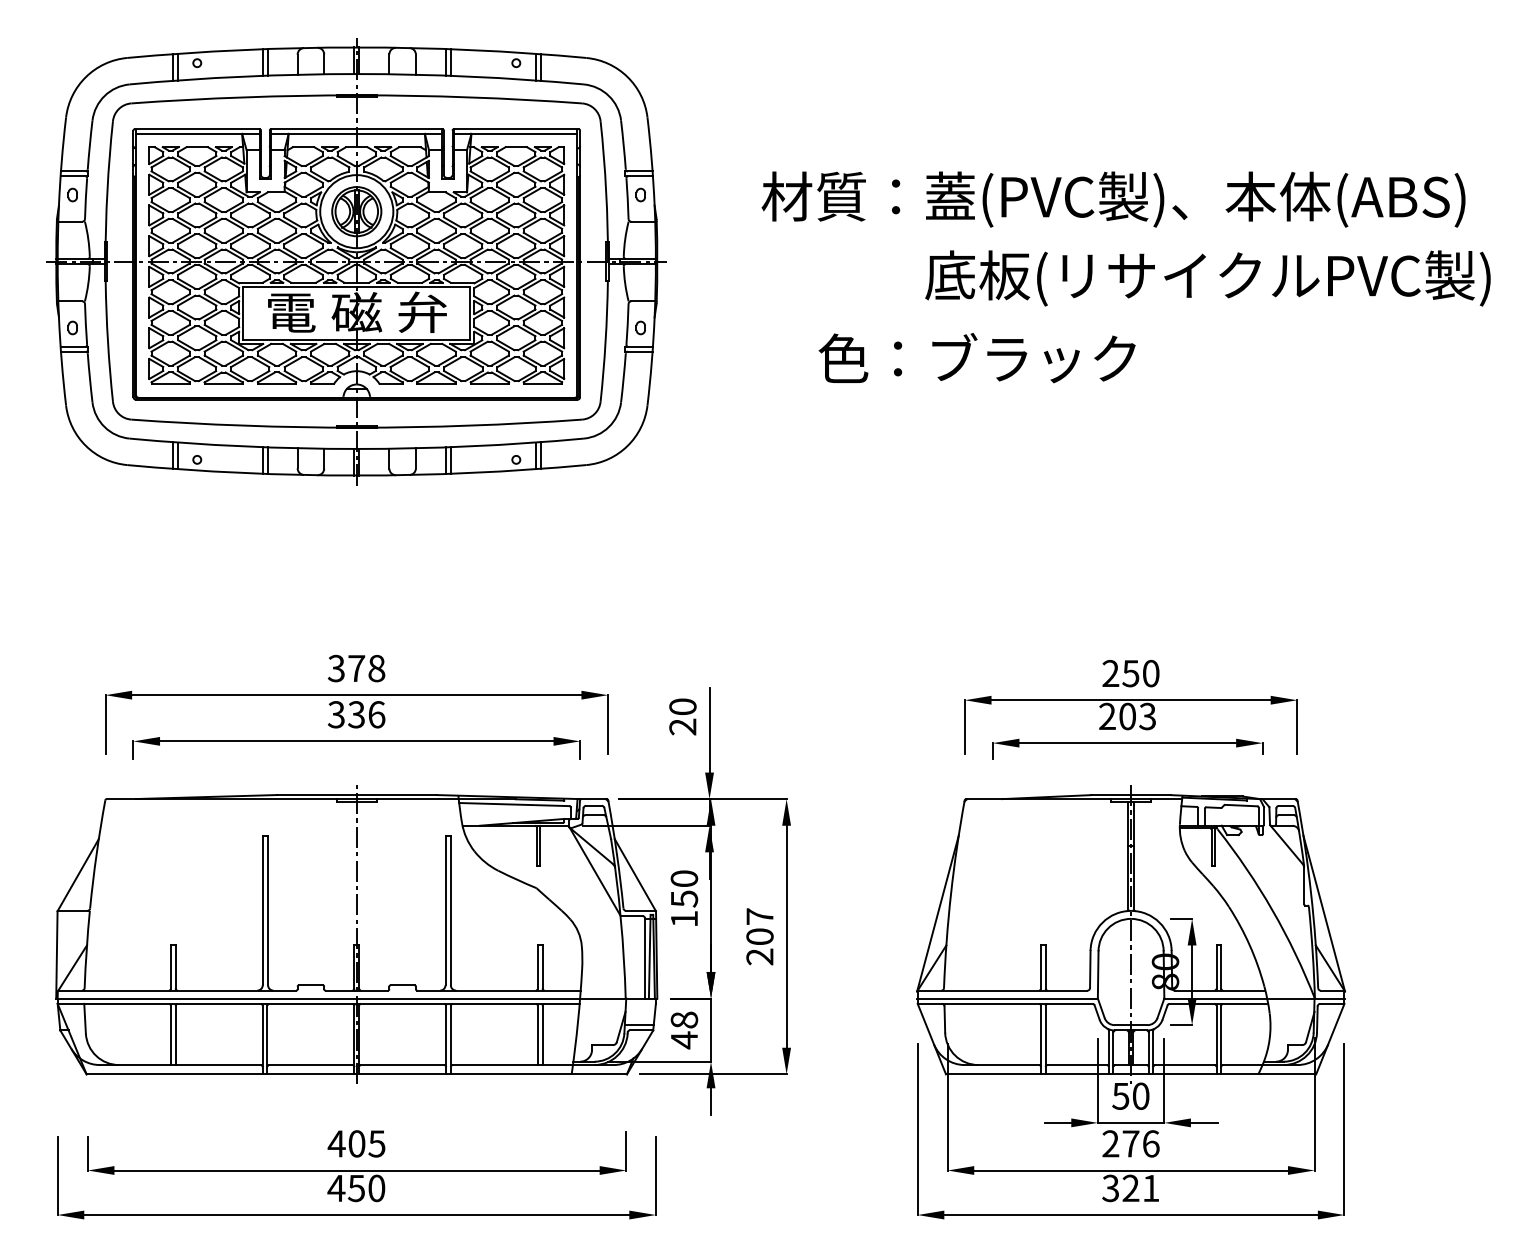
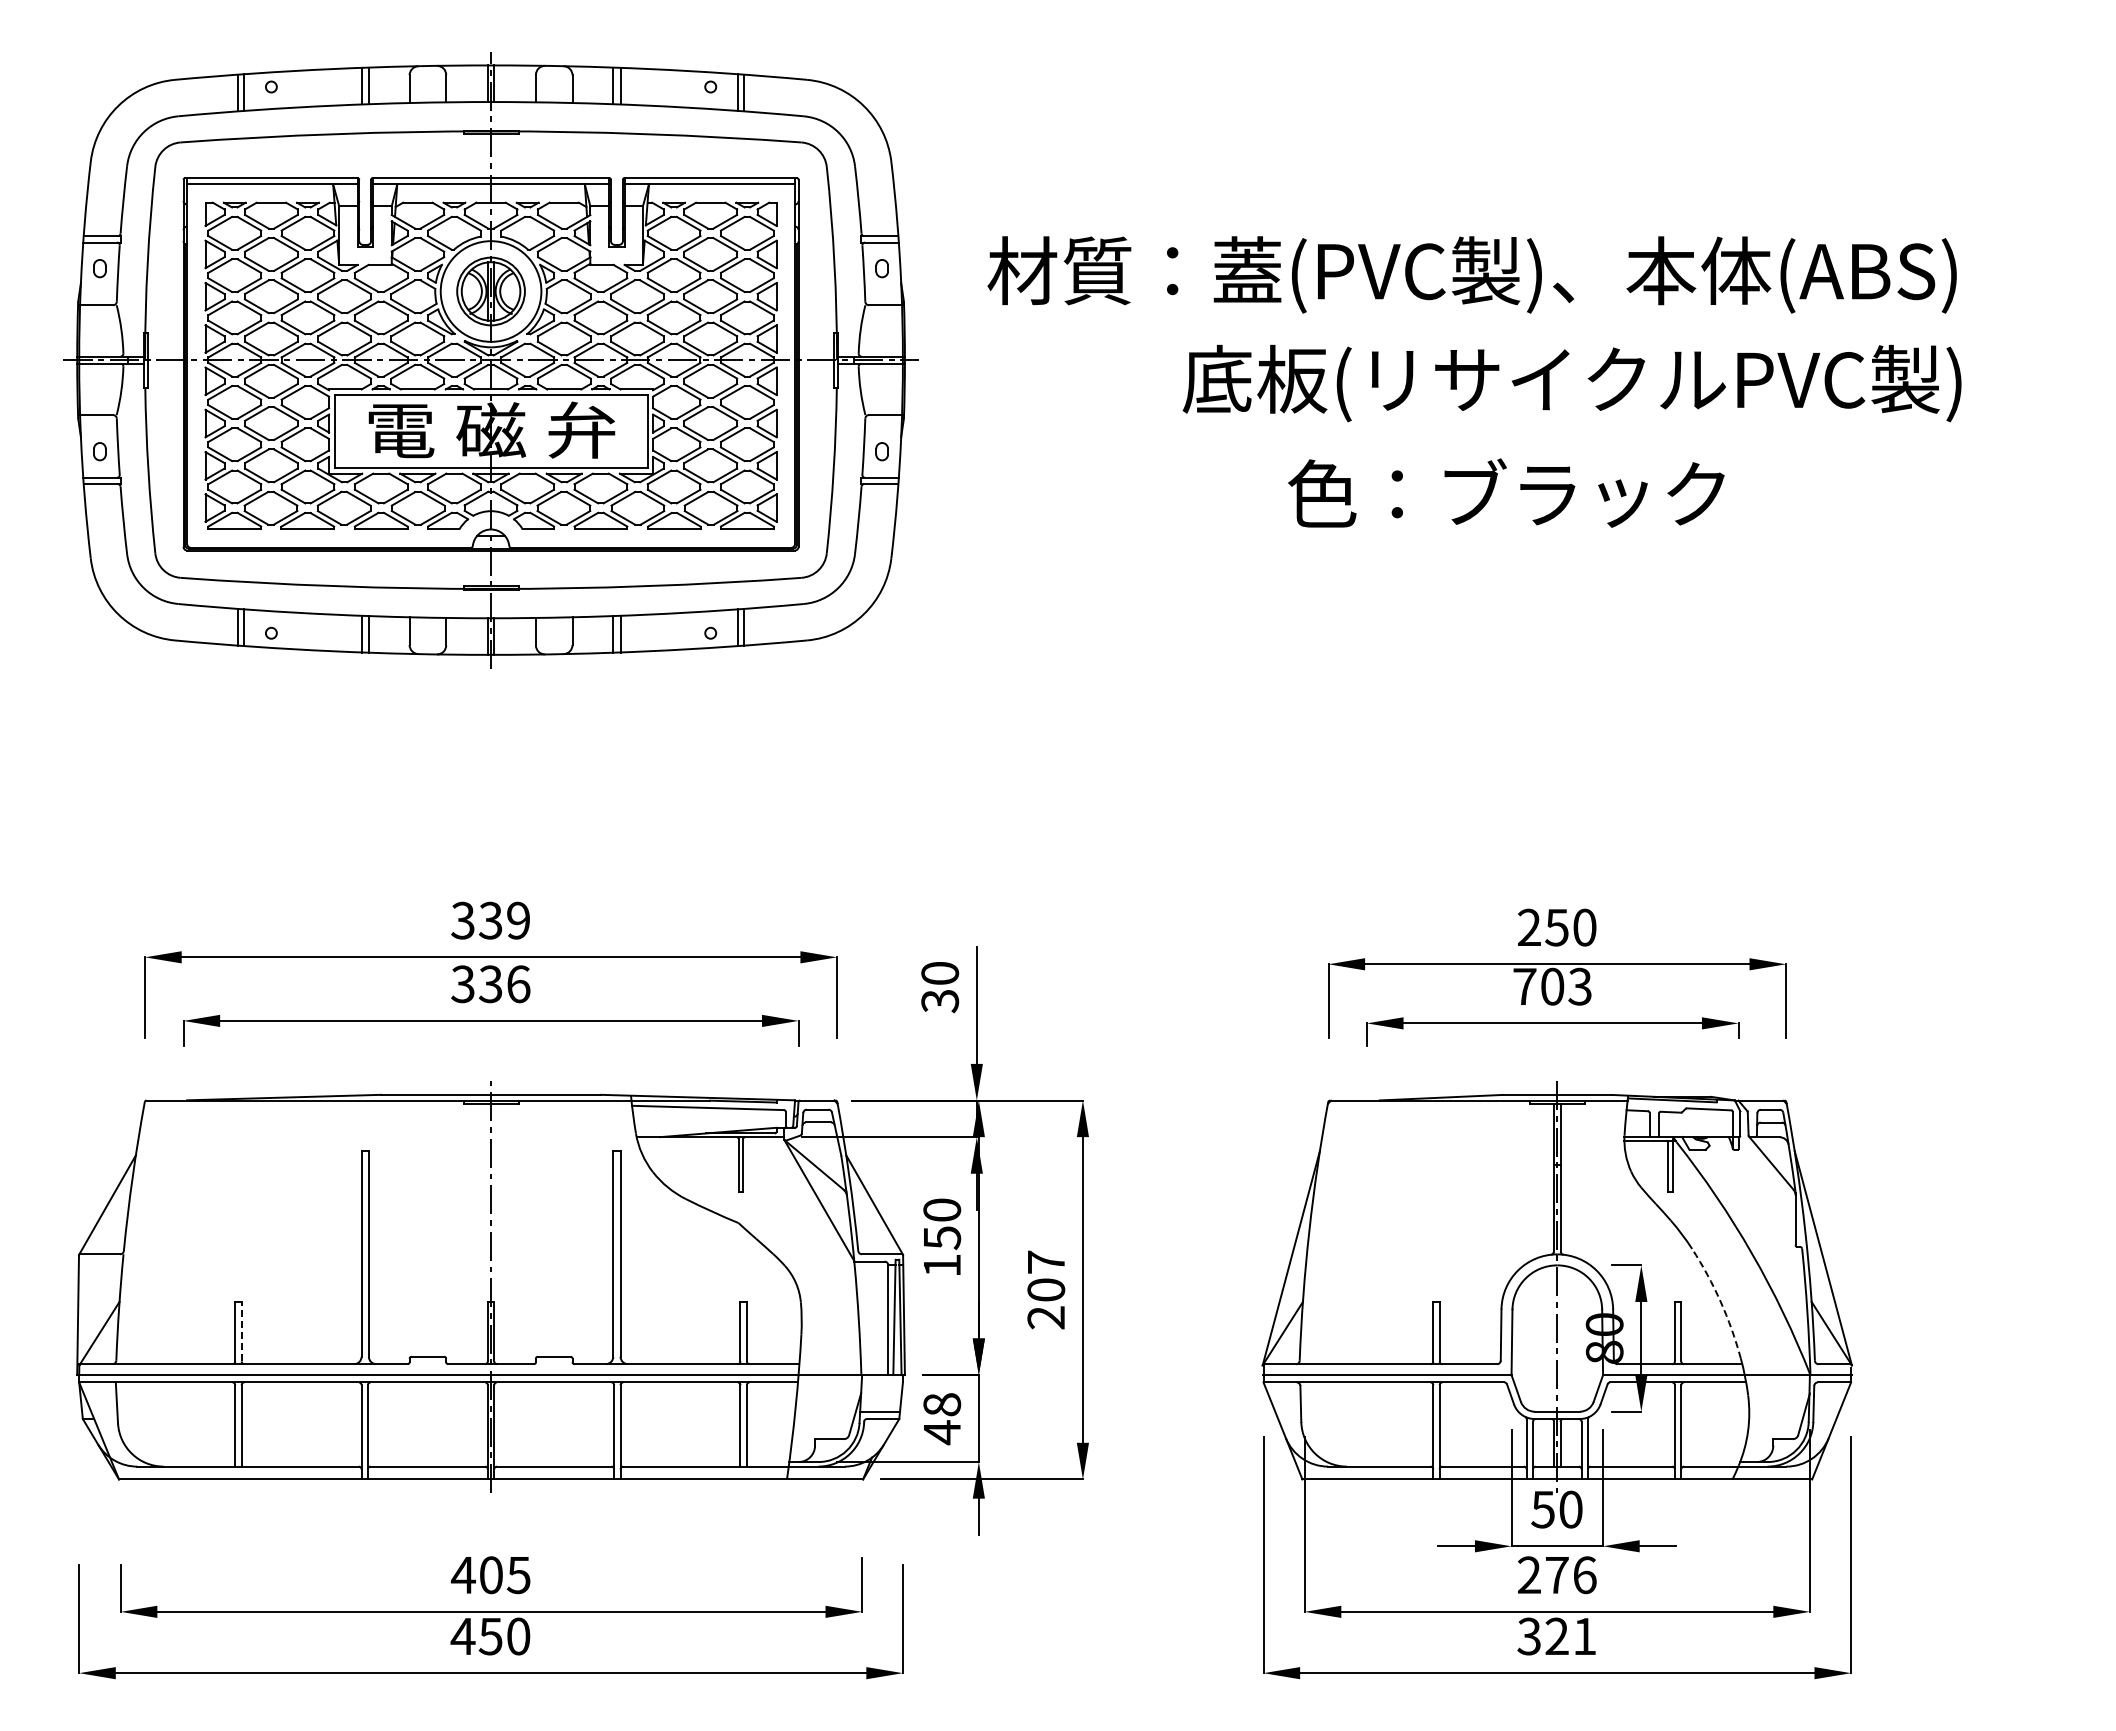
text: (1113, 199) -> (1471, 274), moved
text: (1207, 278) -> (1571, 383), moved
text: (977, 357) -> (1506, 492), moved
text: (366, 668) -> (504, 920), 378 -> 339
text: (1107, 715) -> (1524, 985), 203 -> 703
text: (683, 727) -> (940, 1001), 20 -> 30
arc: (1249, 945) -> (1720, 1301), solid -> dashed
line: (175, 966) -> (241, 1331), solid -> dashed

